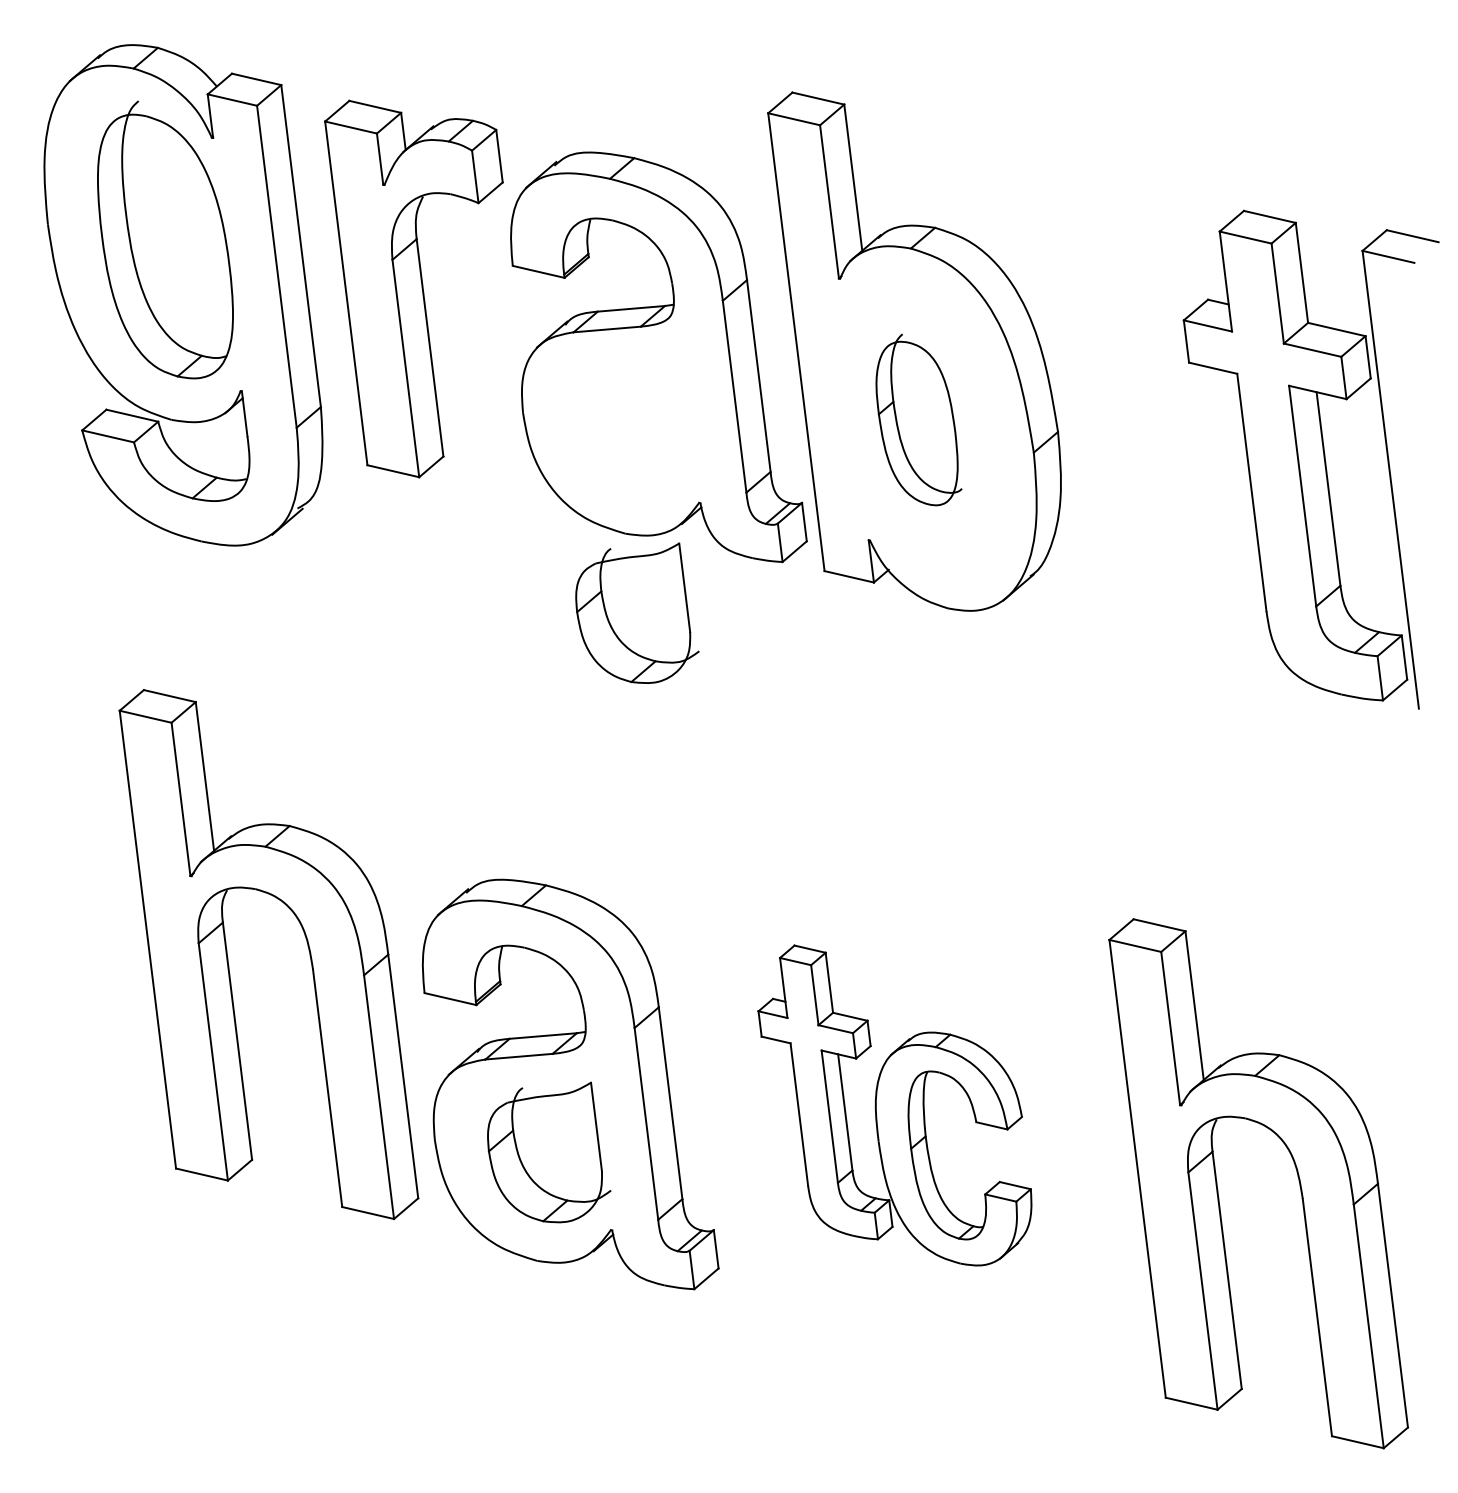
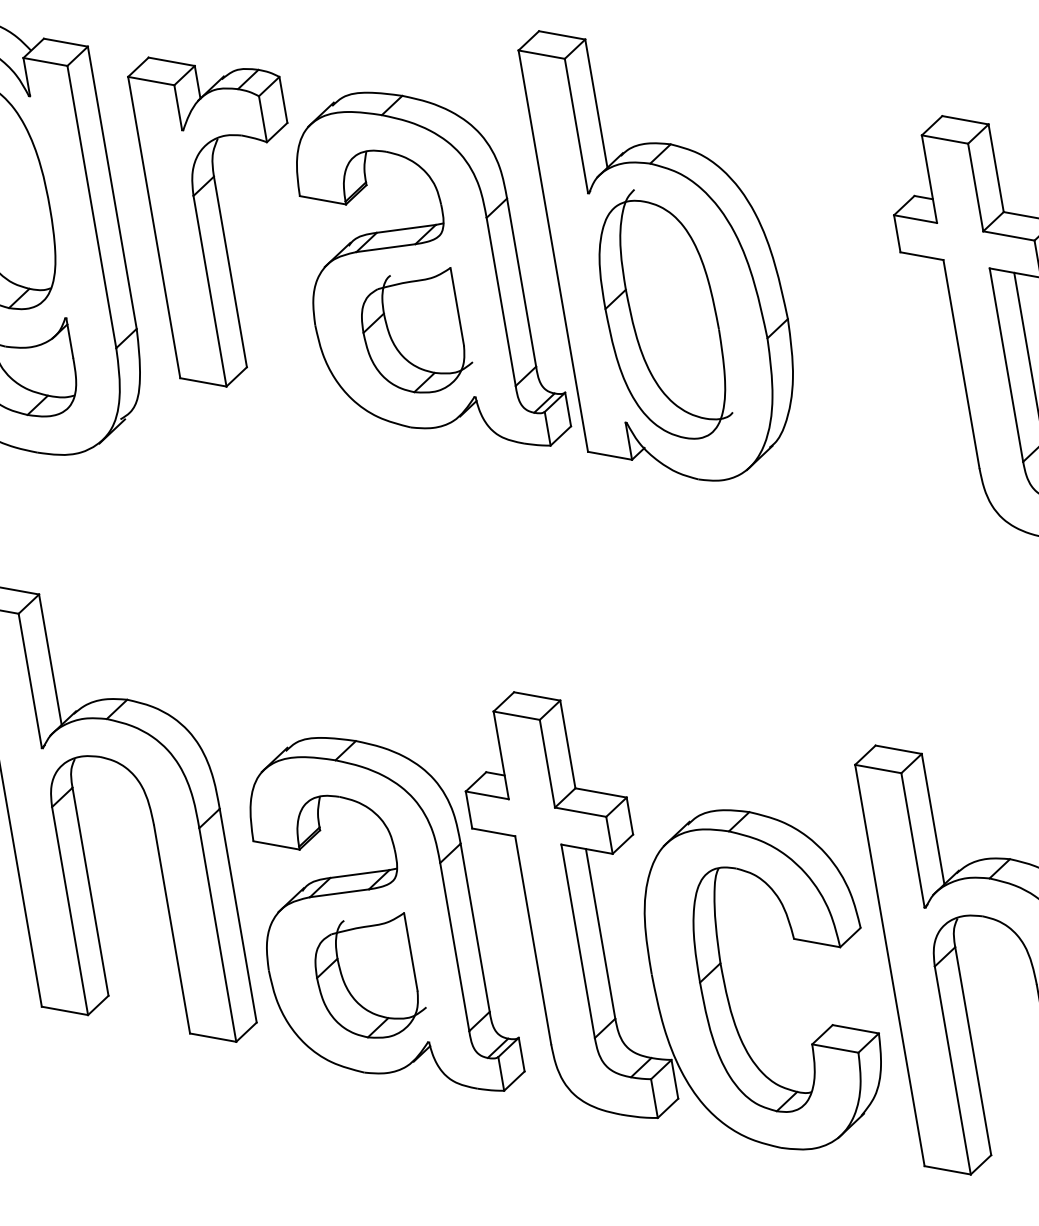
part: (918, 419) -> (664, 314), size x1.67
part: (637, 612) -> (416, 330), moved
part: (894, 1105) -> (672, 920), size x1.67

